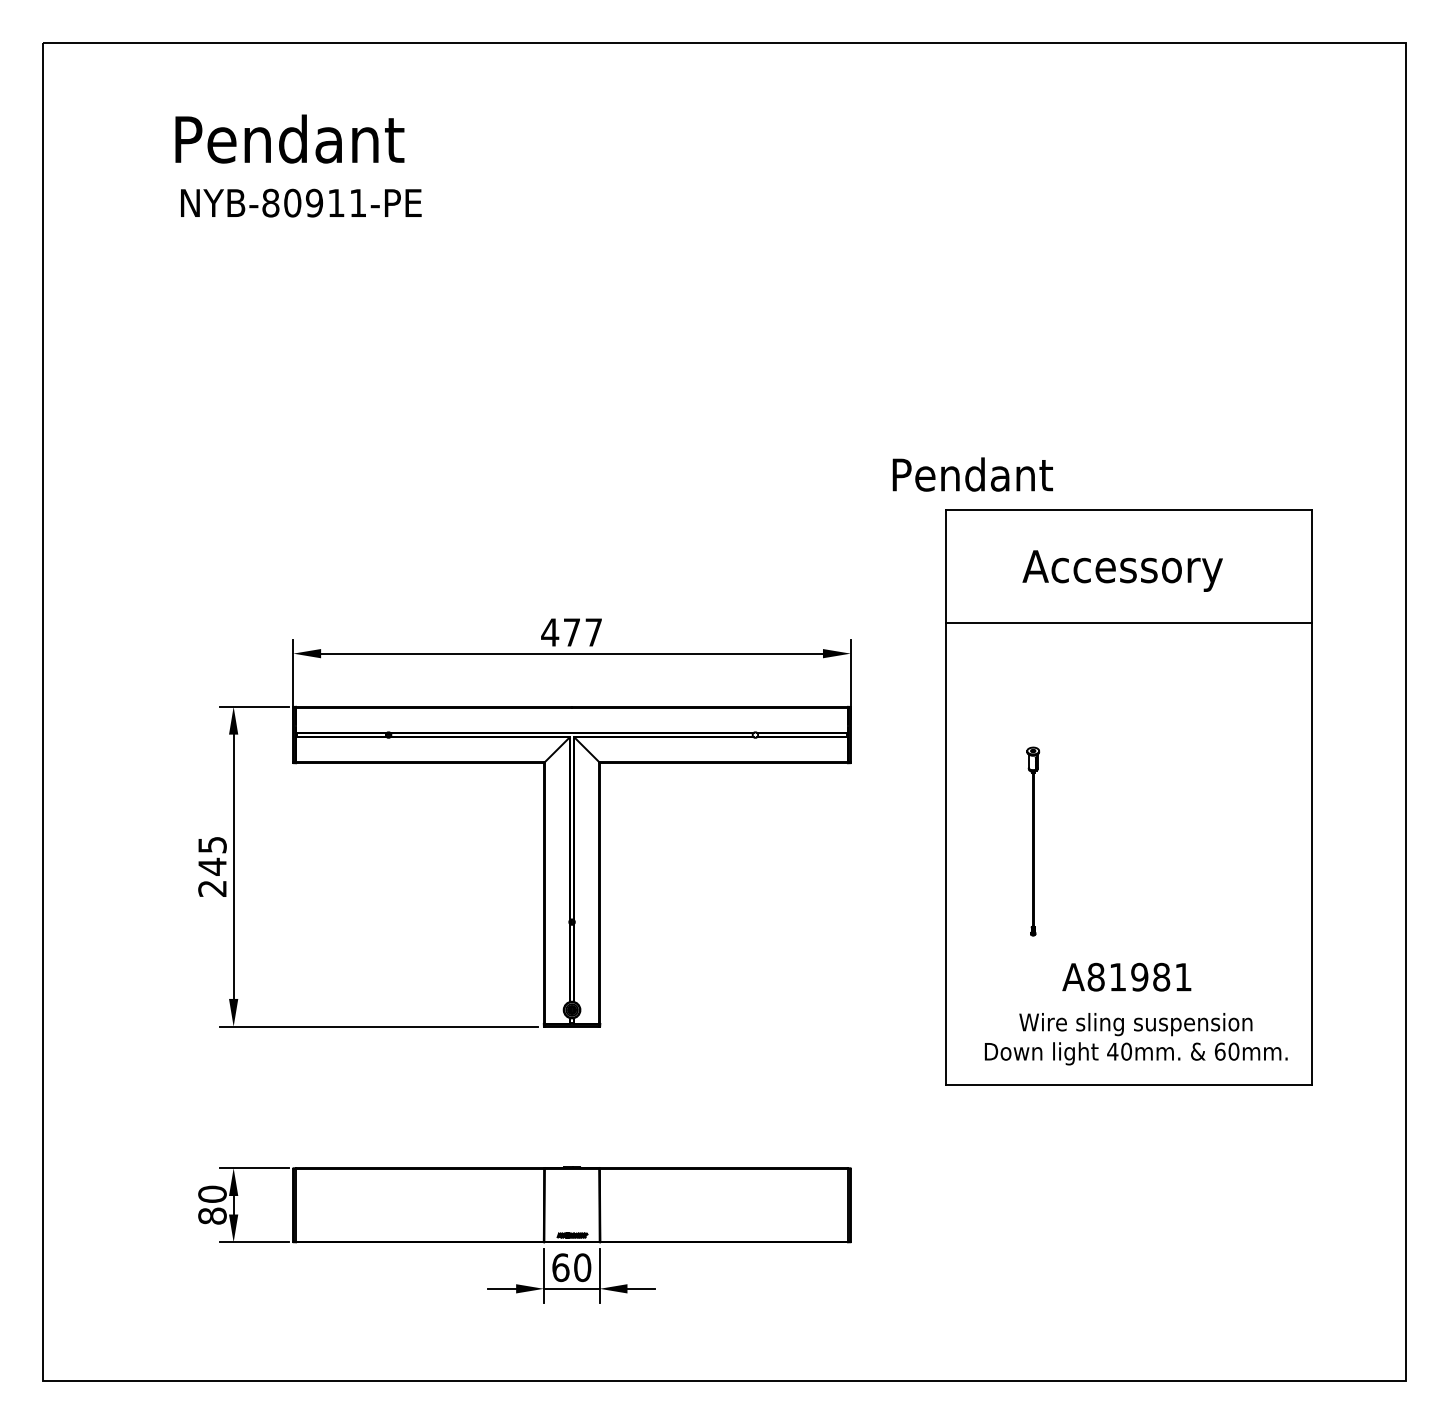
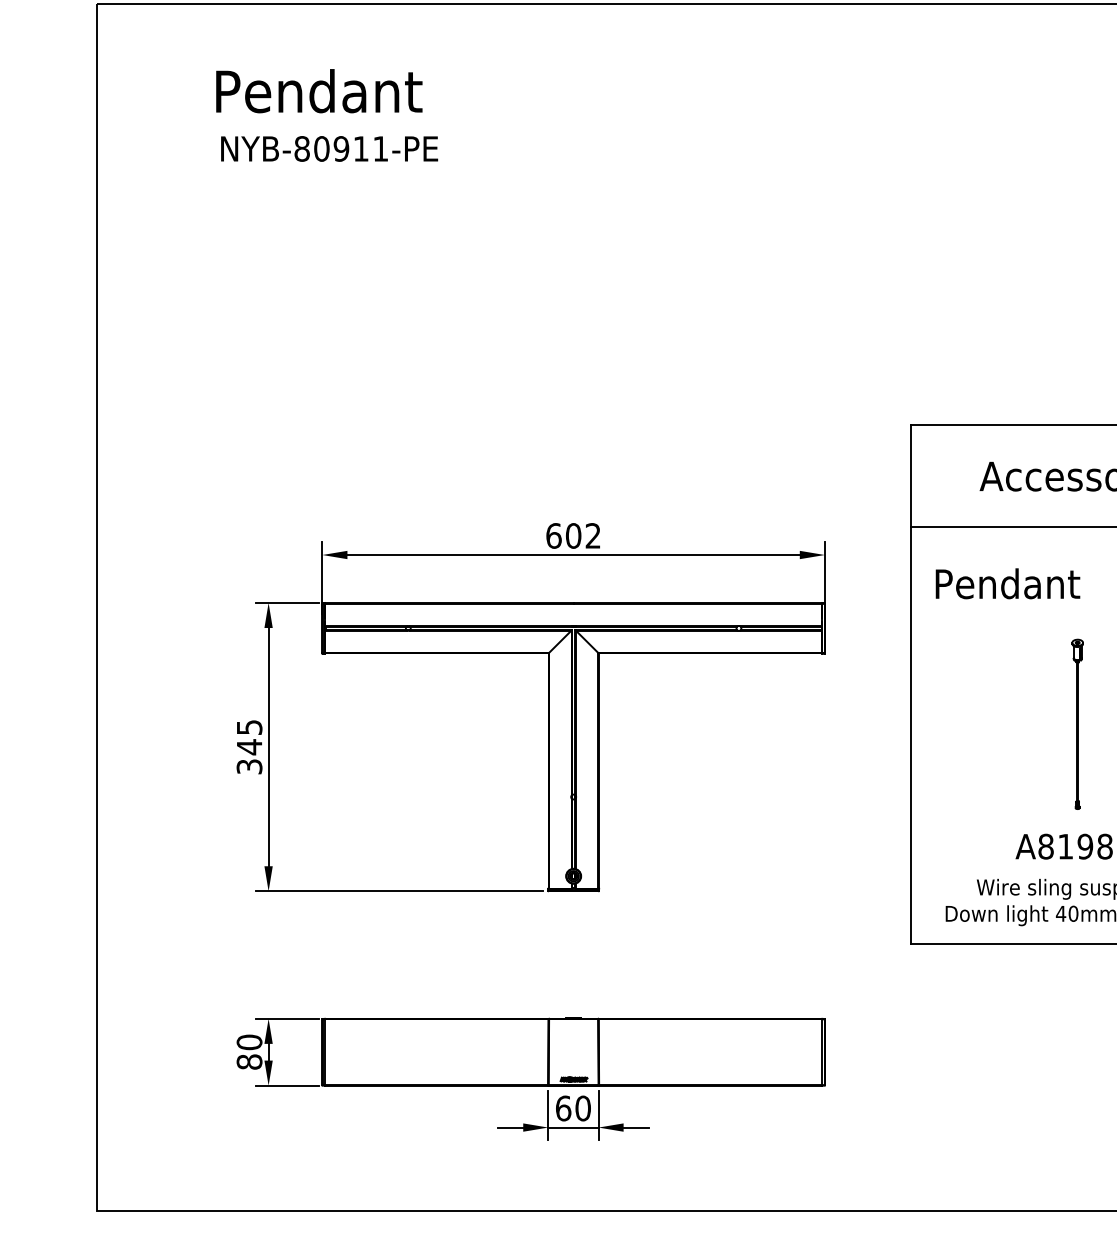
text: (972, 474) -> (1007, 583), moved
text: (571, 632) -> (573, 535), 477 -> 602
part: (1033, 841) -> (1077, 724), moved
text: (212, 888) -> (249, 766), 245 -> 345

